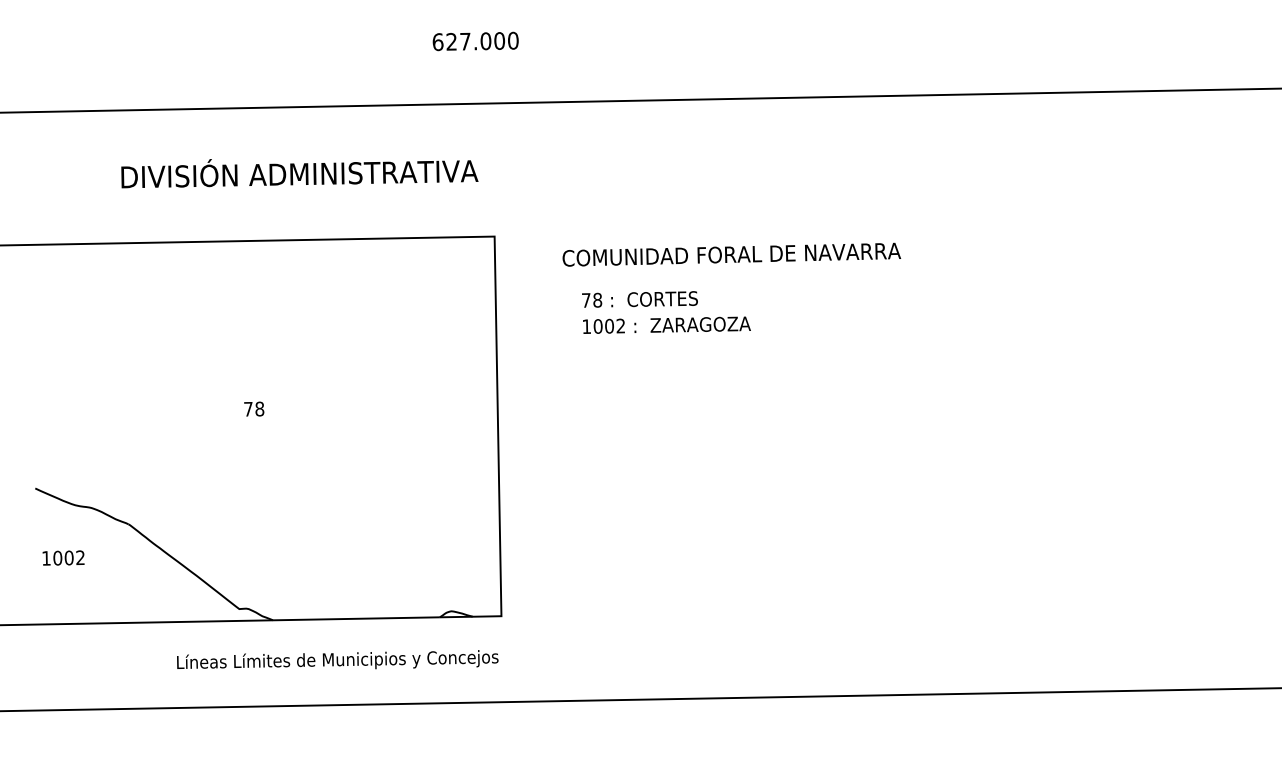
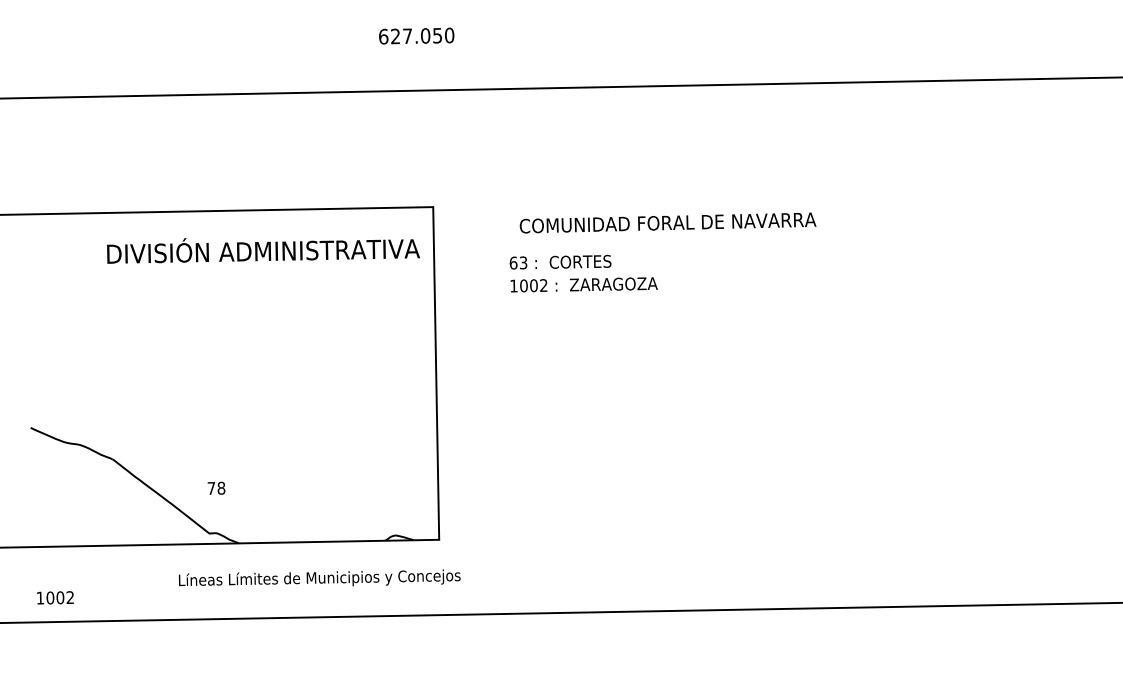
text: (499, 40) -> (437, 35), 627.000 -> 627.050
text: (299, 173) -> (263, 250), moved
text: (731, 254) -> (667, 222), moved
text: (591, 299) -> (518, 262), 78 -> 63
text: (254, 408) -> (216, 487), moved
text: (63, 557) -> (55, 597), moved
text: (337, 659) -> (319, 577), moved

